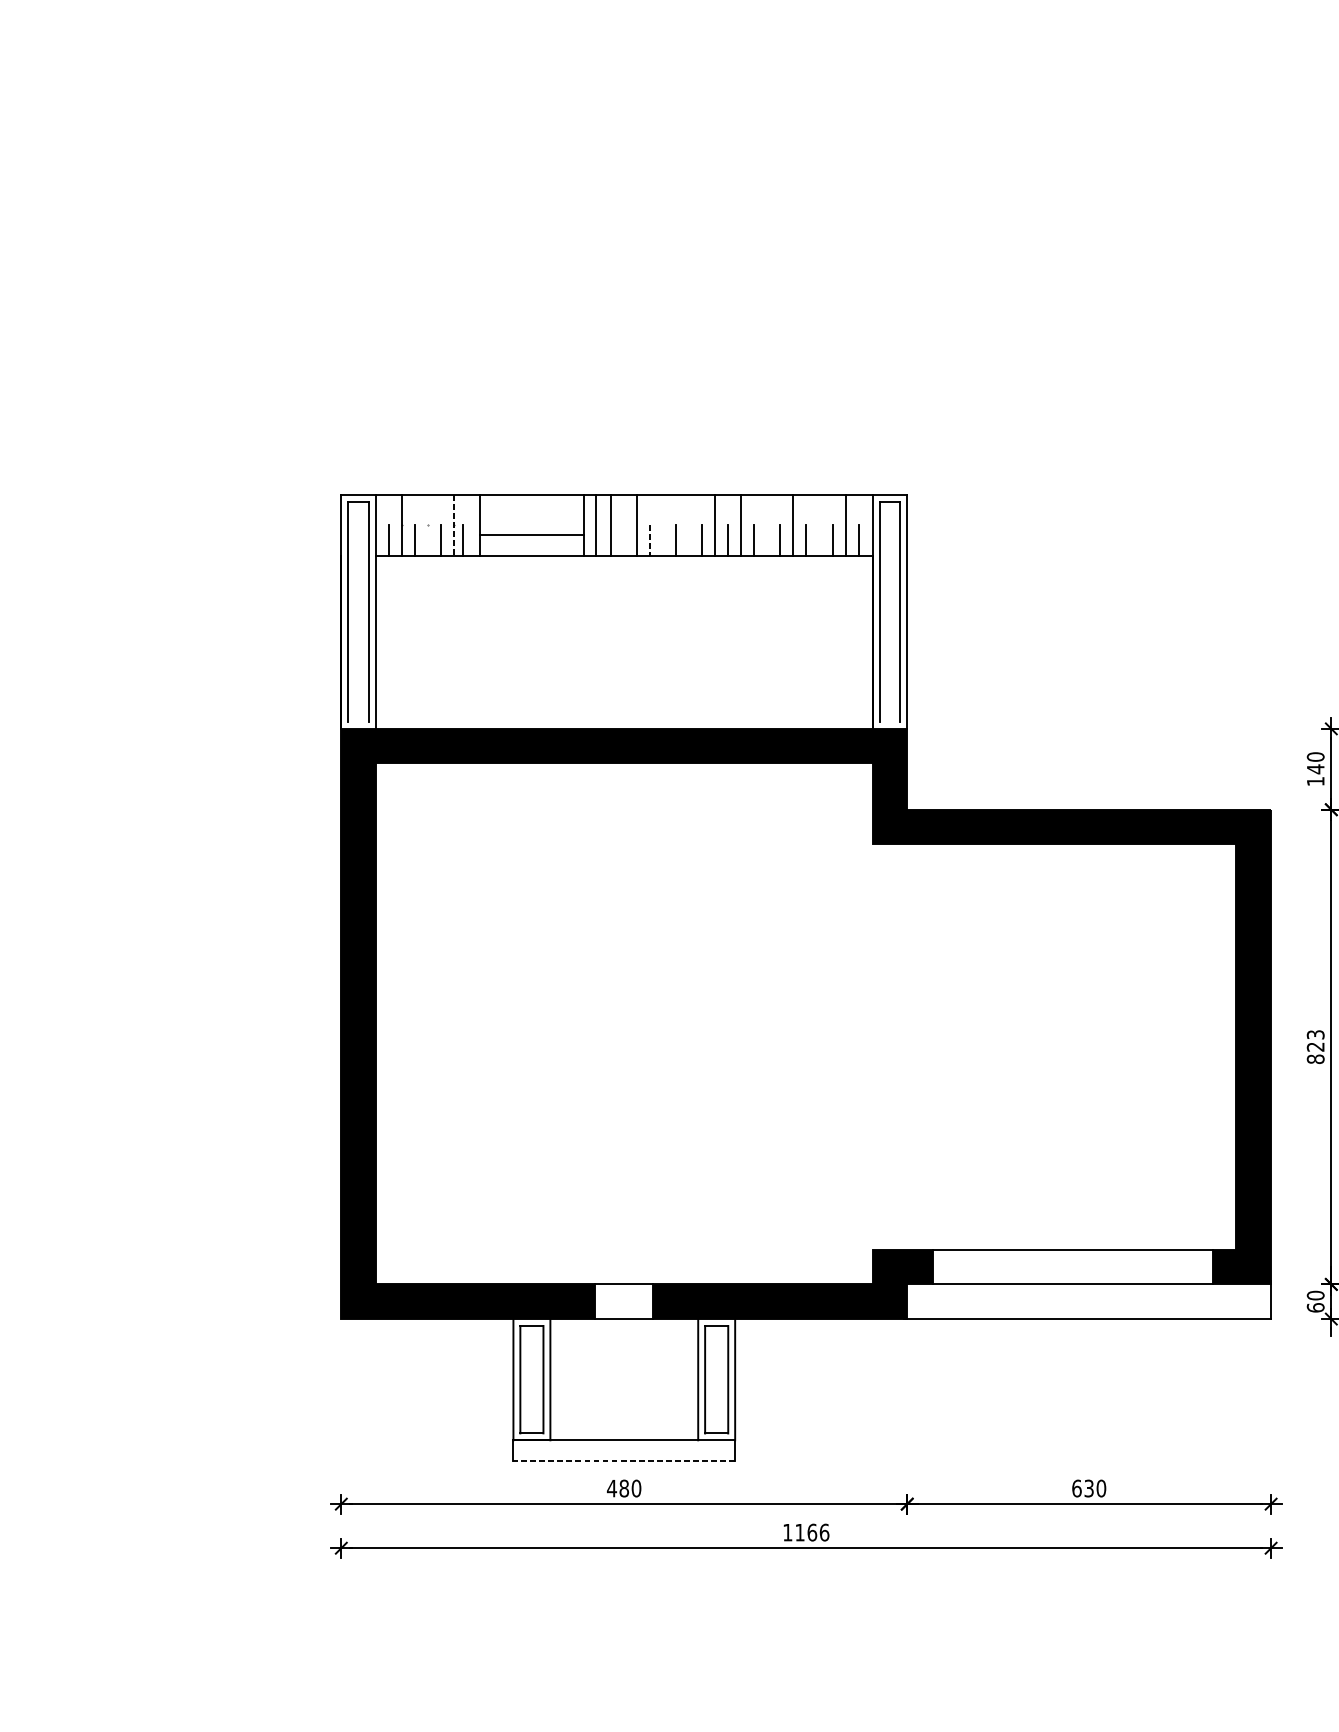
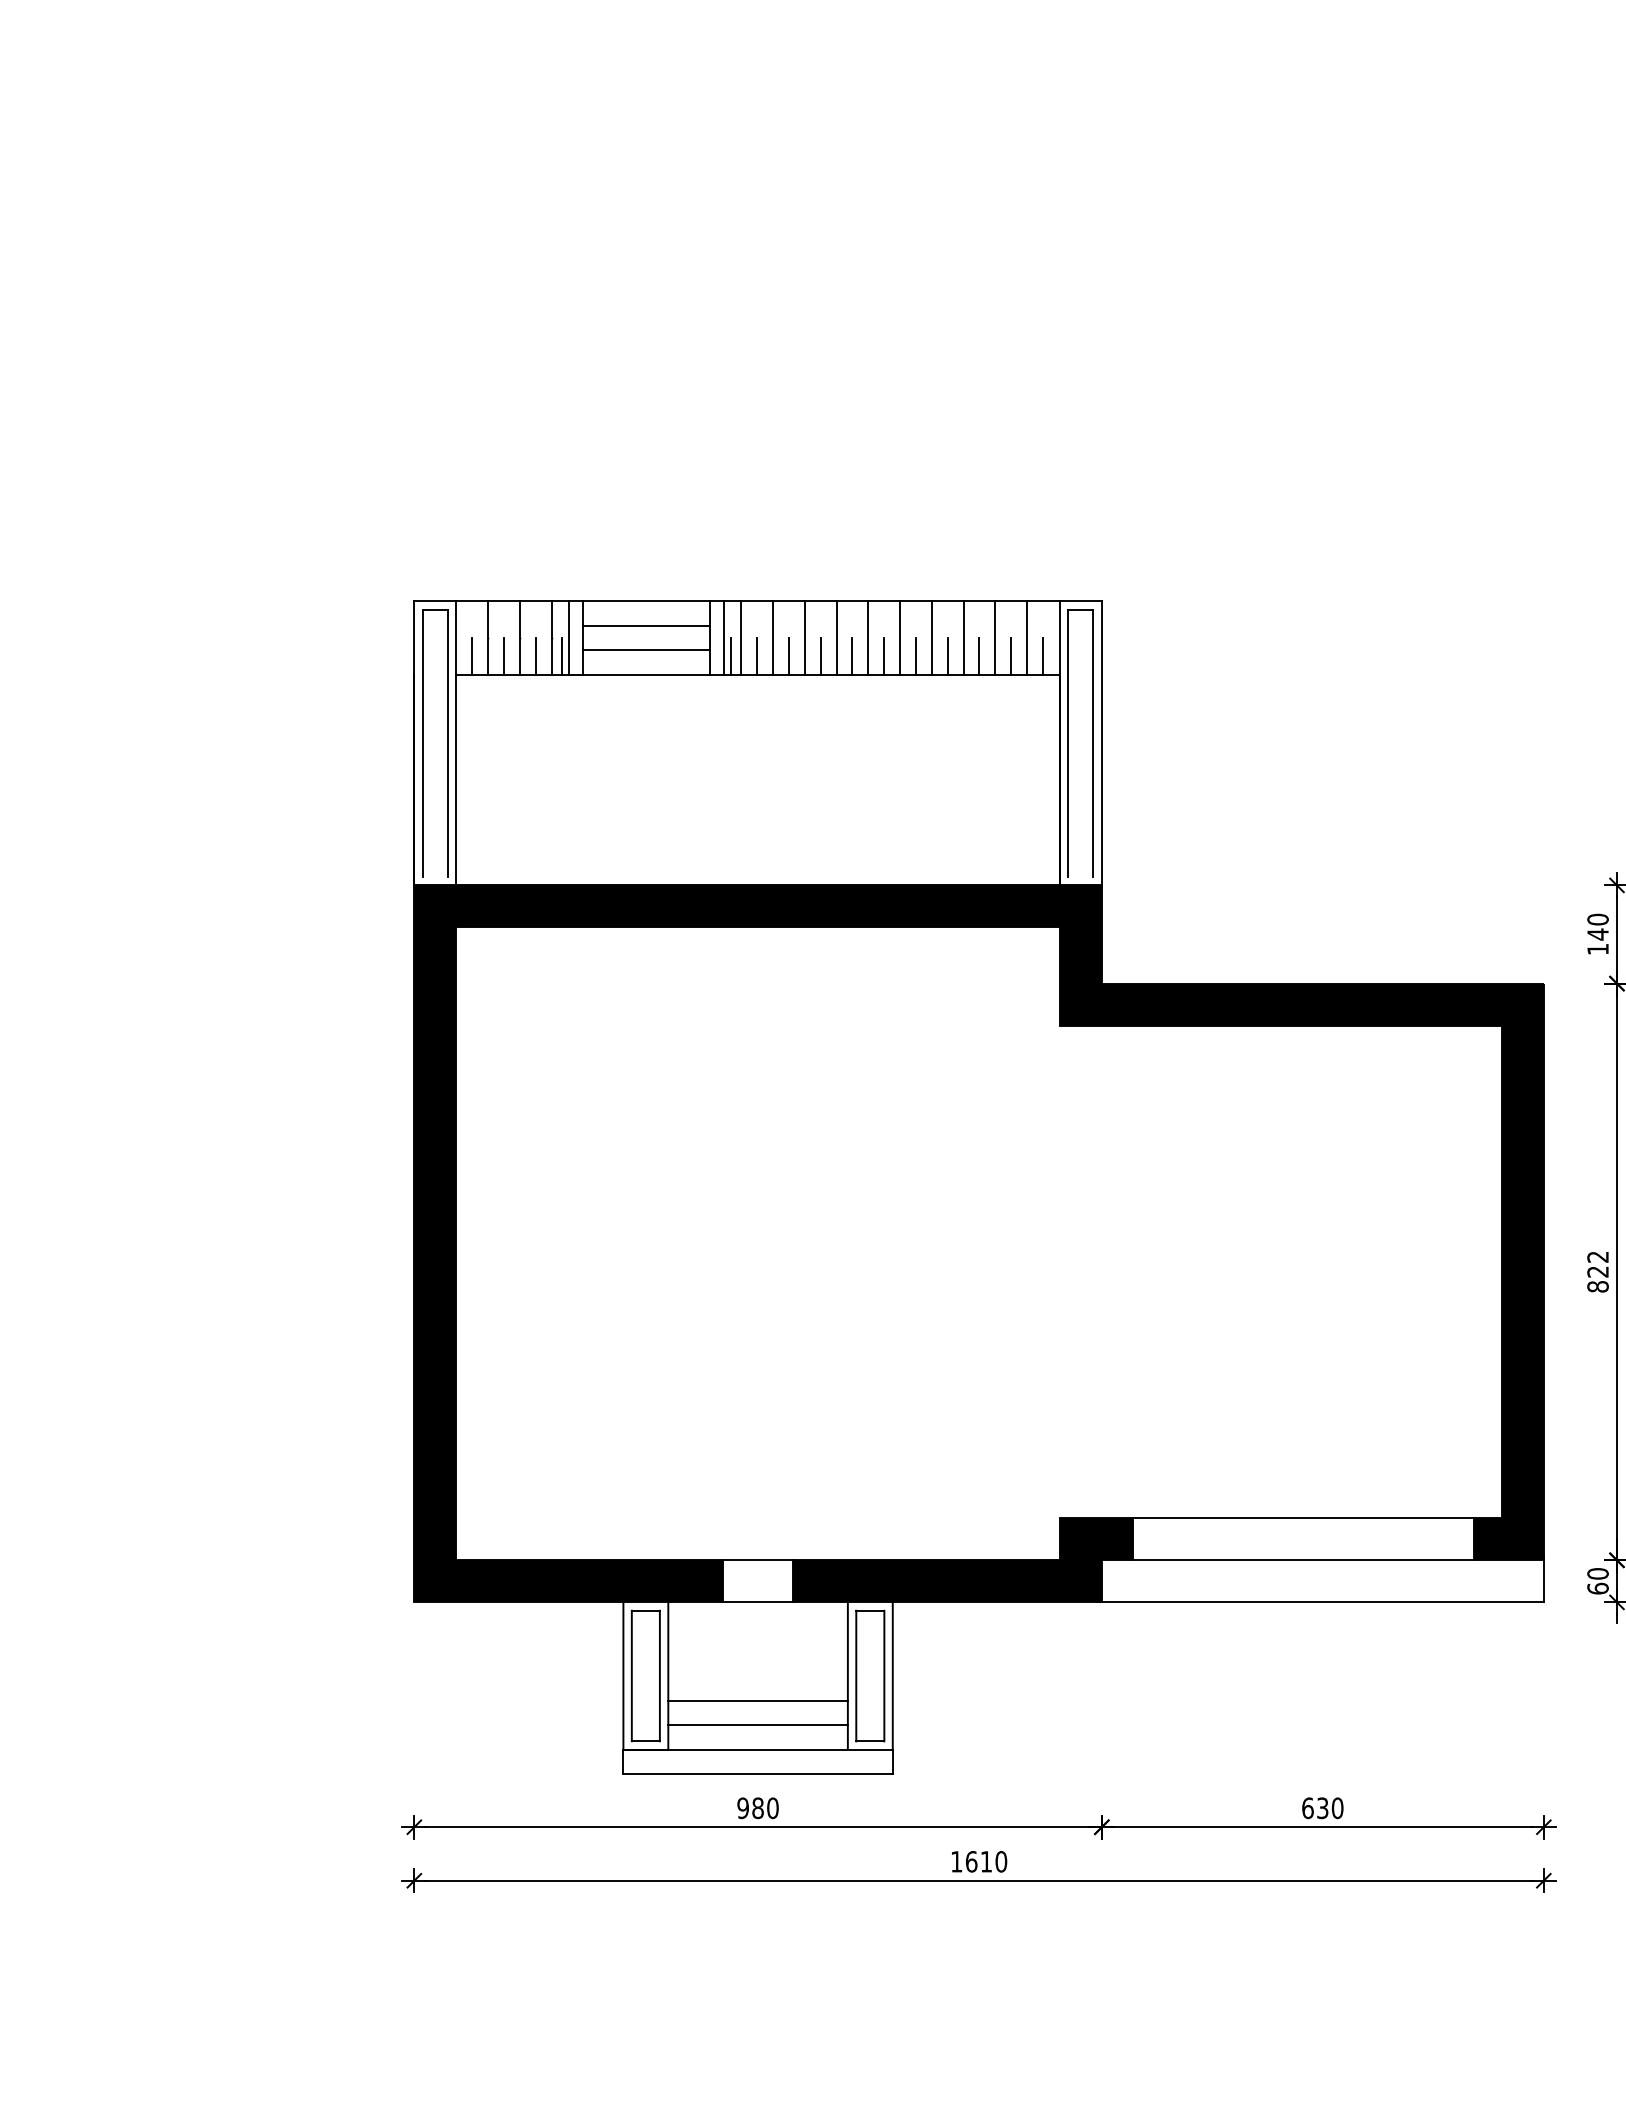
line: (532, 514) -> (646, 625), added
line: (427, 524) -> (519, 637), added
line: (469, 524) -> (569, 637), added
line: (662, 524) -> (804, 637), added
line: (688, 524) -> (836, 637), added
line: (767, 524) -> (931, 637), added
line: (819, 524) -> (995, 637), added
line: (454, 525) -> (551, 638), dashed -> solid
line: (601, 540) -> (730, 656), added
line: (623, 540) -> (757, 656), added
line: (650, 541) -> (789, 657), dashed -> solid
text: (1315, 1034) -> (1597, 1256), 823 -> 822
line: (623, 1399) -> (757, 1700), added
line: (623, 1420) -> (757, 1725), added
line: (624, 1460) -> (758, 1774), dashed -> solid
text: (612, 1488) -> (743, 1808), 480 -> 980
text: (812, 1532) -> (986, 1861), 1166 -> 1610

